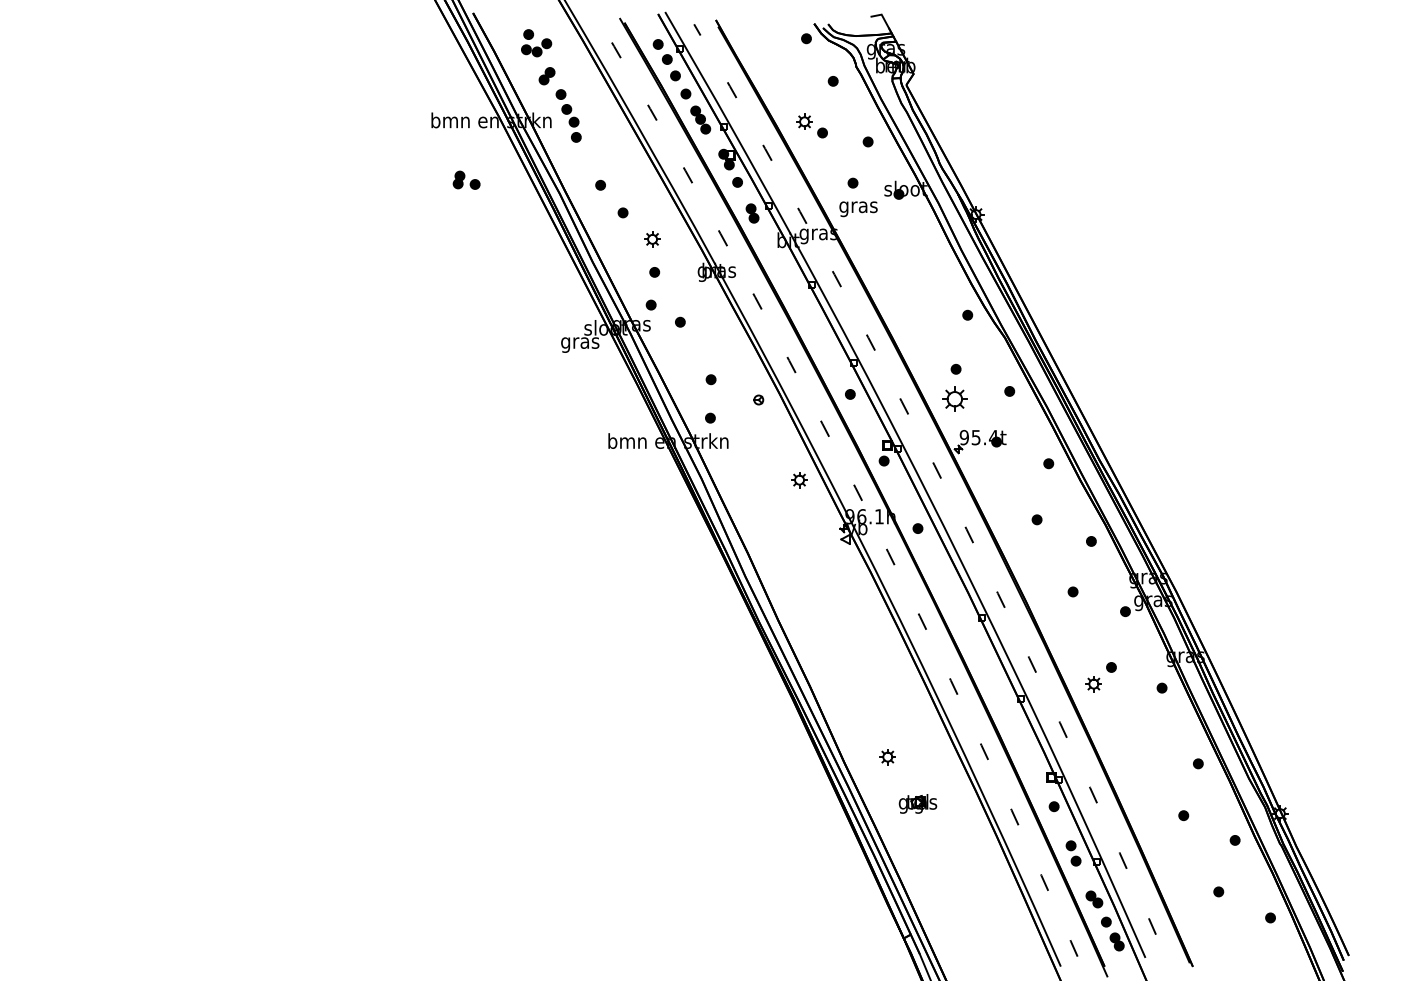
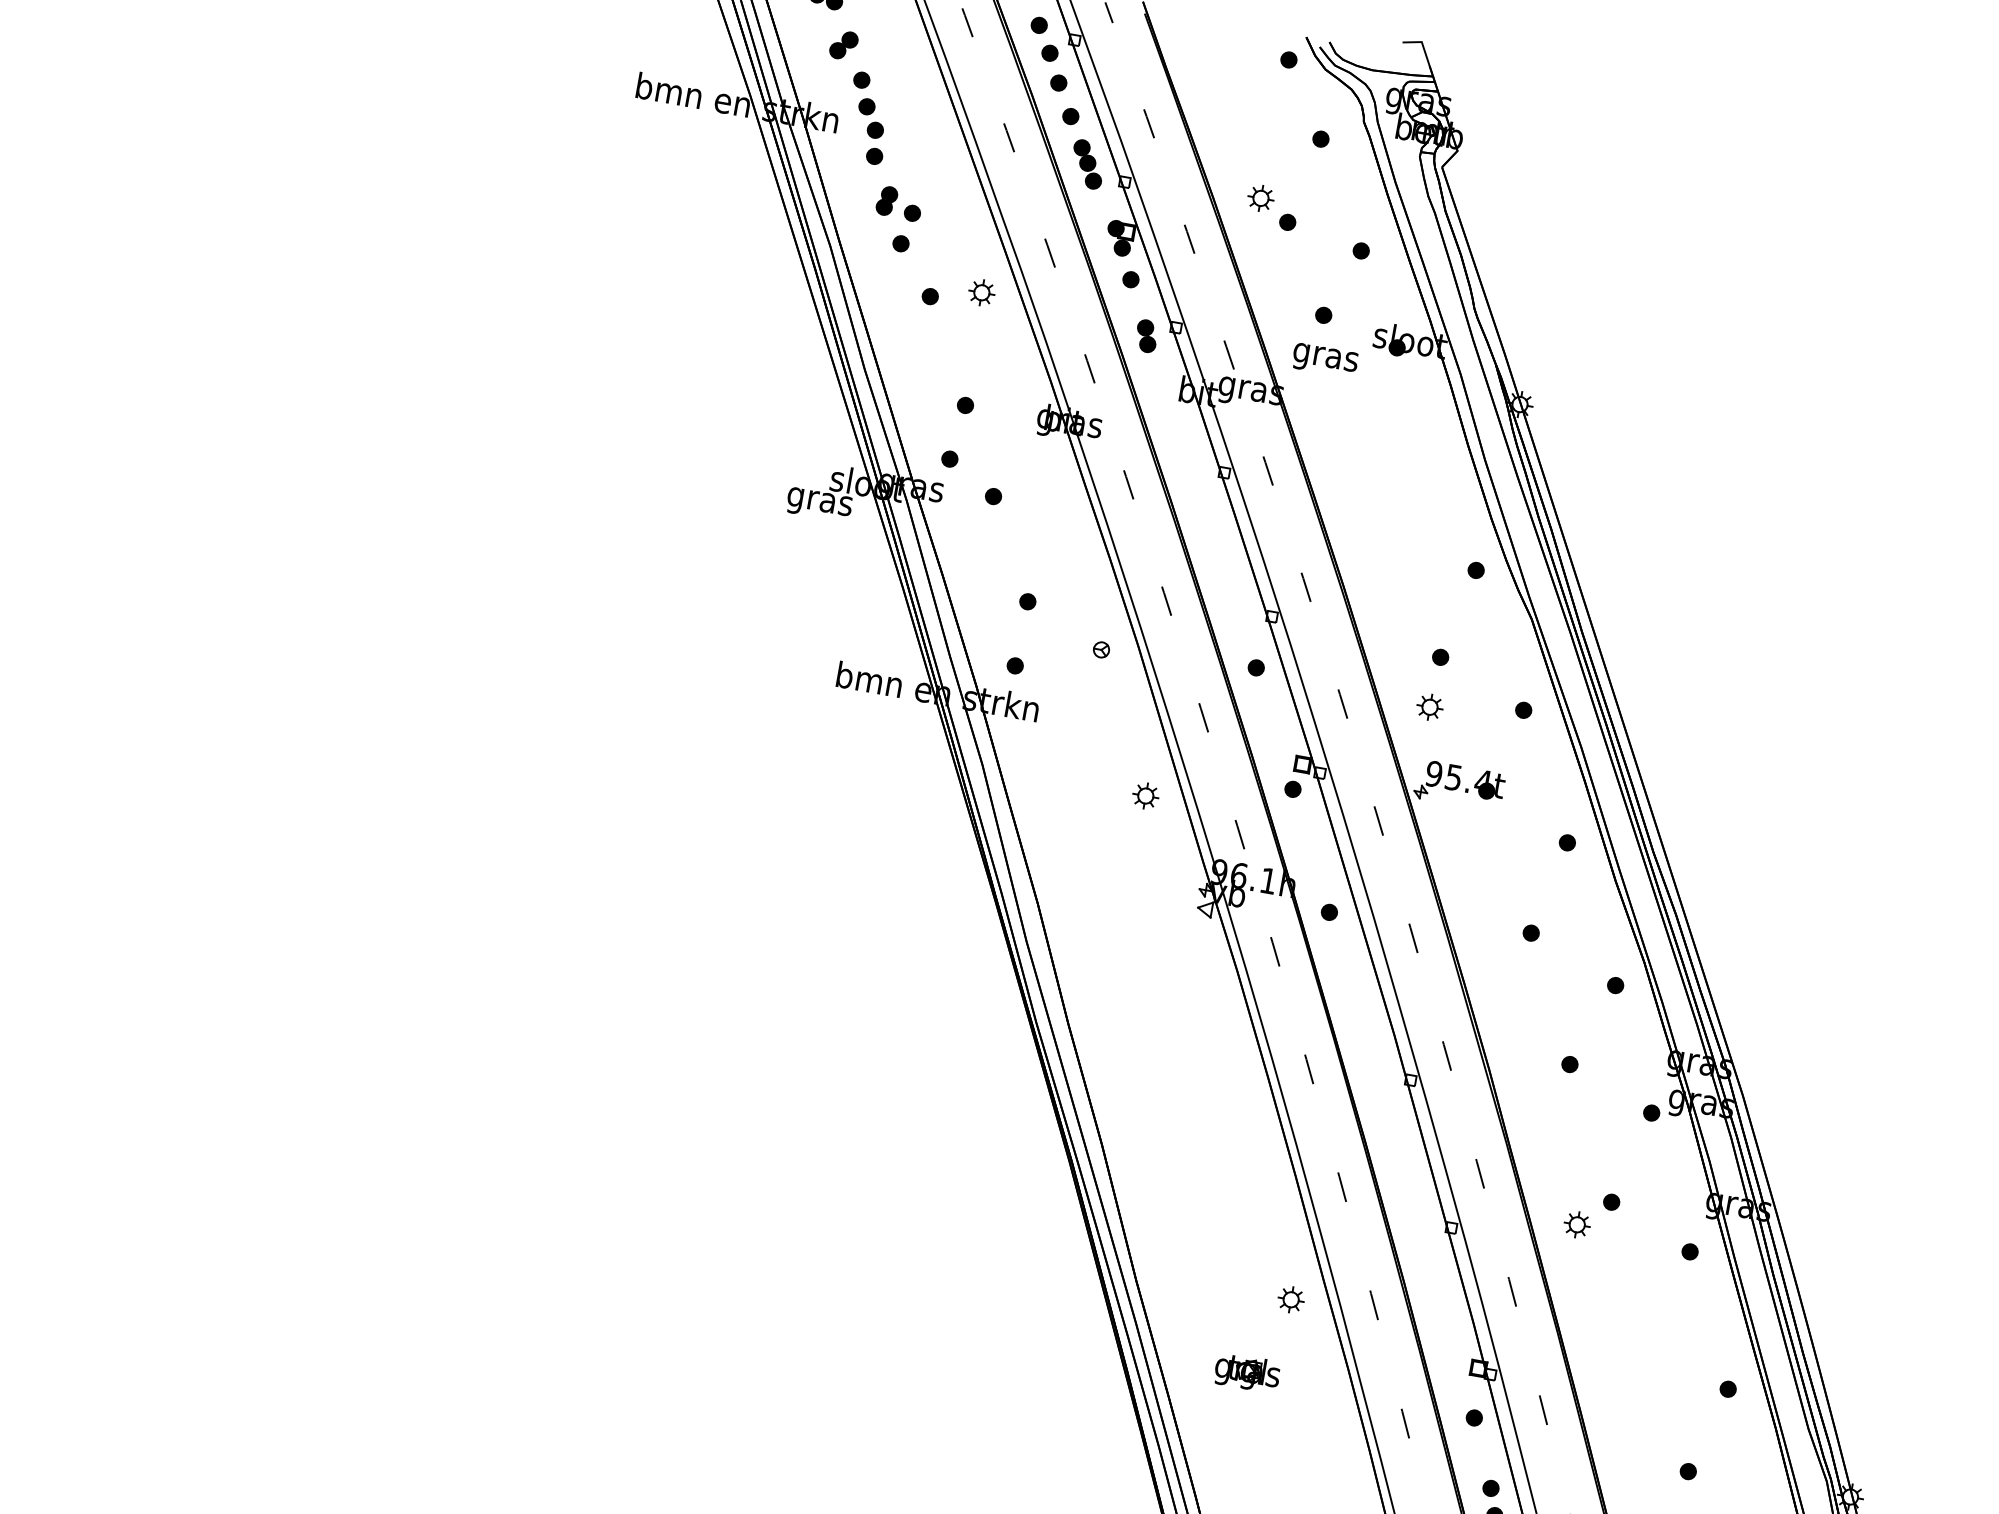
part: (466, 179) -> (899, 202), moved
part: (652, 239) -> (981, 292), moved
part: (955, 399) -> (1430, 707), size x0.62
part: (887, 757) -> (1290, 1300), moved

